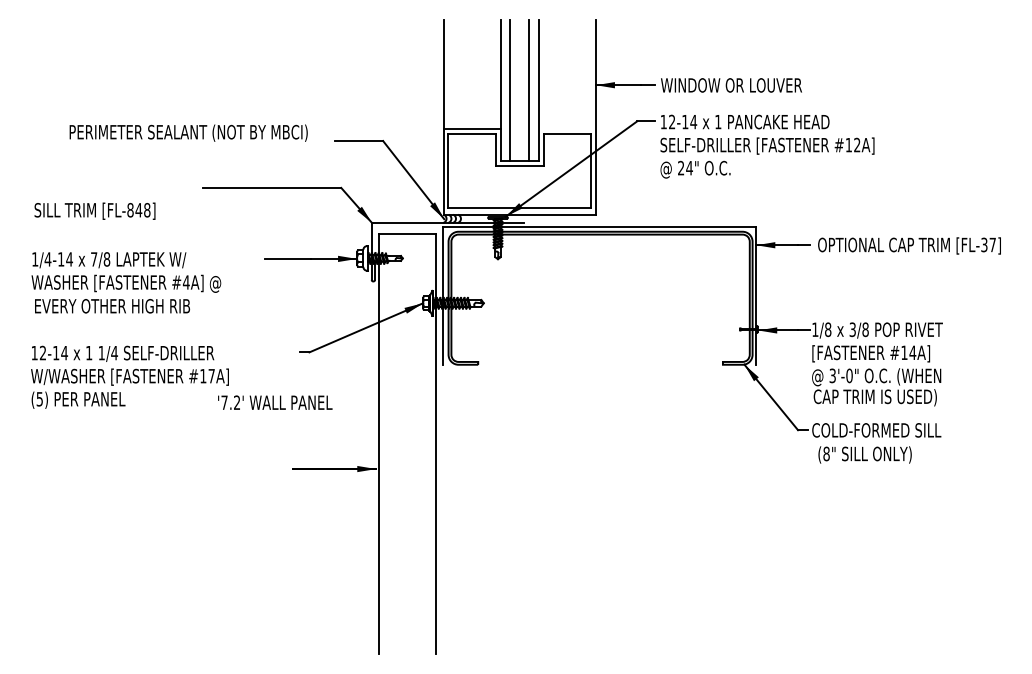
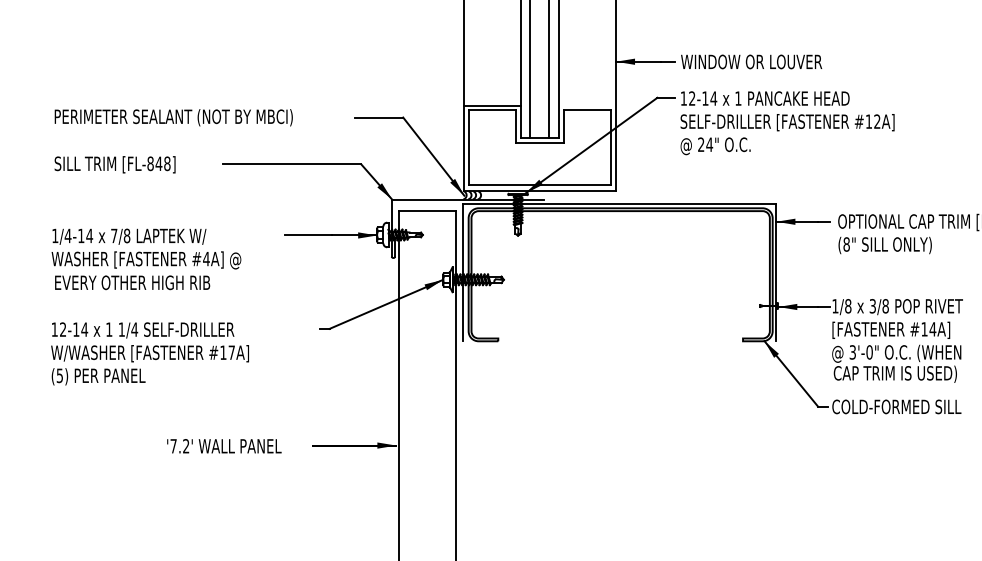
text: (188, 132) -> (173, 117), moved
text: (94, 210) -> (114, 164), moved
text: (275, 402) -> (224, 446), moved
text: (864, 454) -> (884, 245), moved

